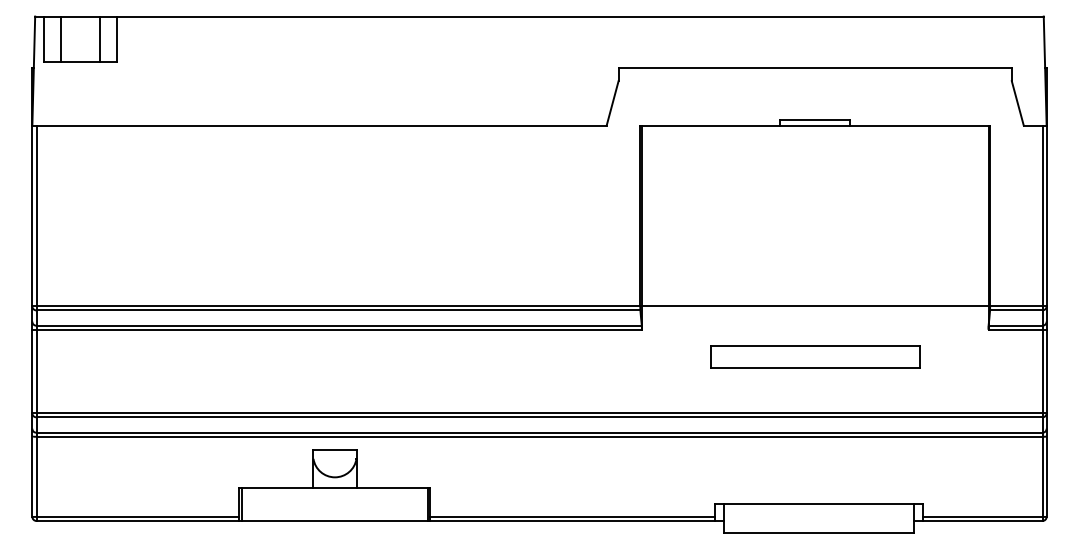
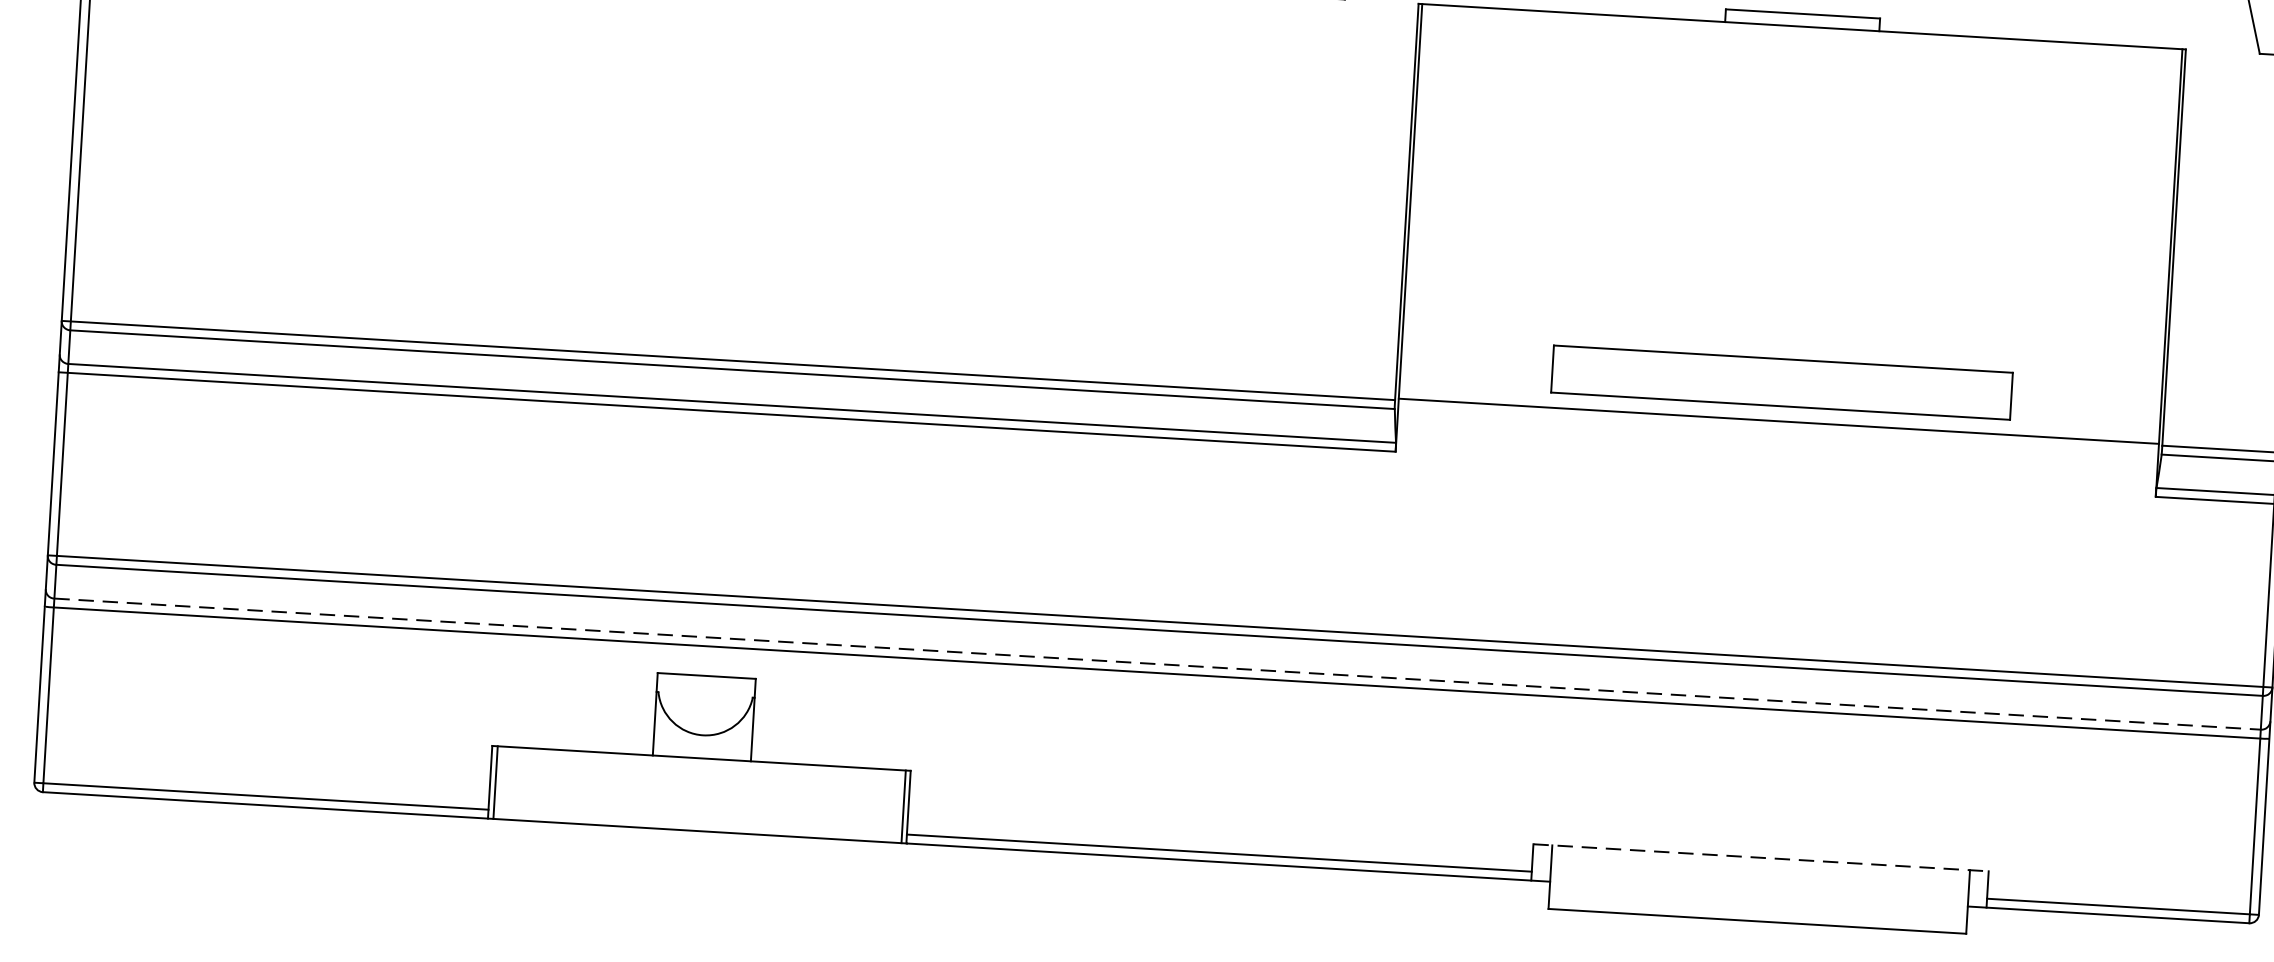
part: (815, 356) -> (1781, 381), moved
line: (540, 432) -> (1159, 663), solid -> dashed
line: (818, 504) -> (1760, 857), solid -> dashed

